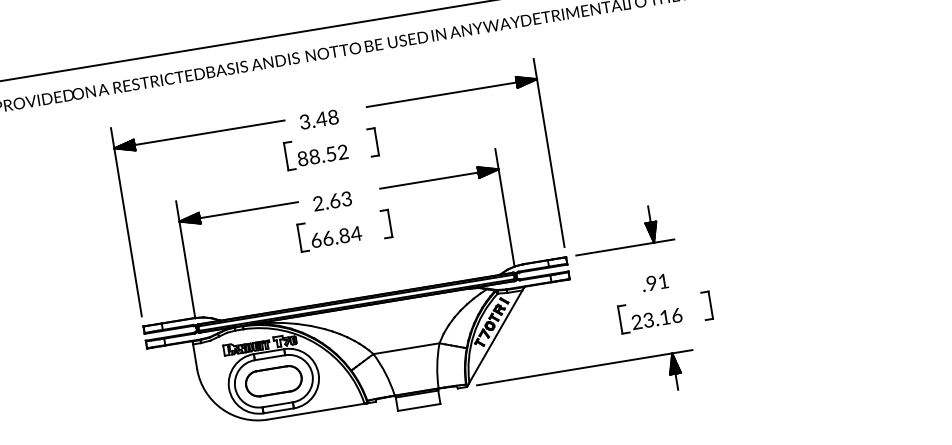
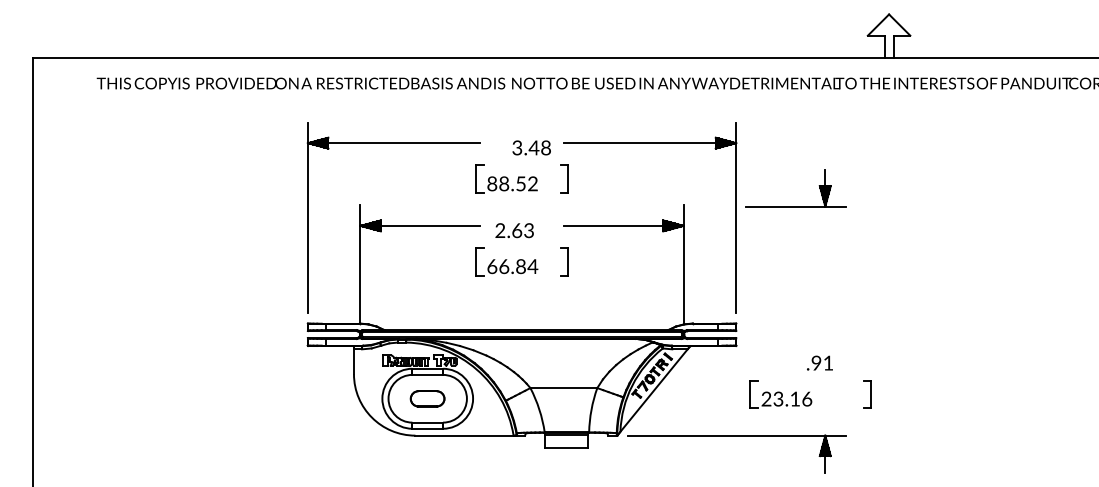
text: (318, 119) -> (531, 147), moved
part: (624, 247) -> (795, 206), moved
part: (649, 315) -> (780, 394), moved
part: (273, 381) -> (427, 398), size x0.6

